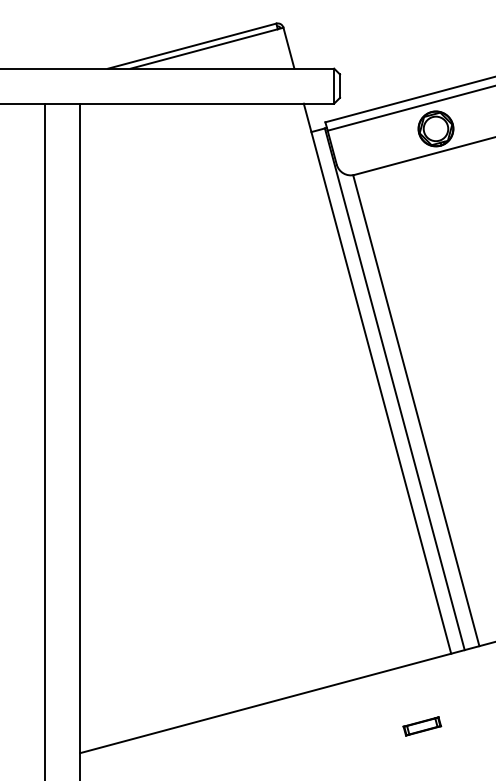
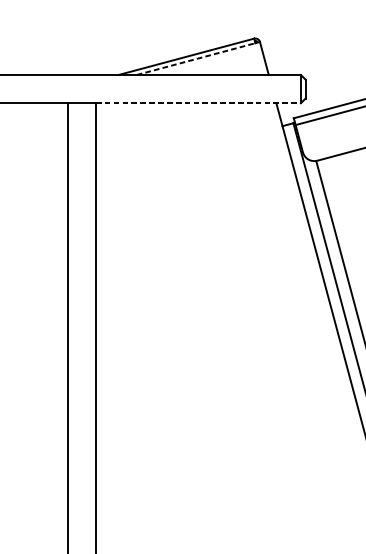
line: (204, 48) -> (196, 58), solid -> dashed
line: (207, 103) -> (198, 103), solid -> dashed

